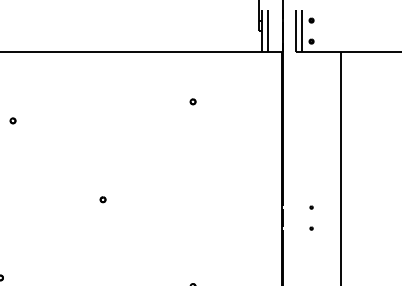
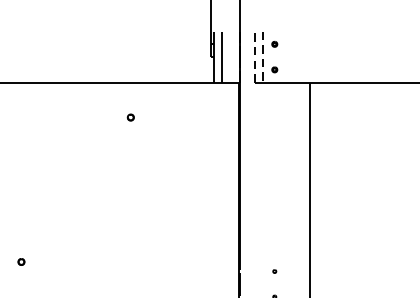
line: (295, 30) -> (255, 56), solid -> dashed
line: (301, 31) -> (262, 57), solid -> dashed
part: (192, 101) -> (130, 117), moved

